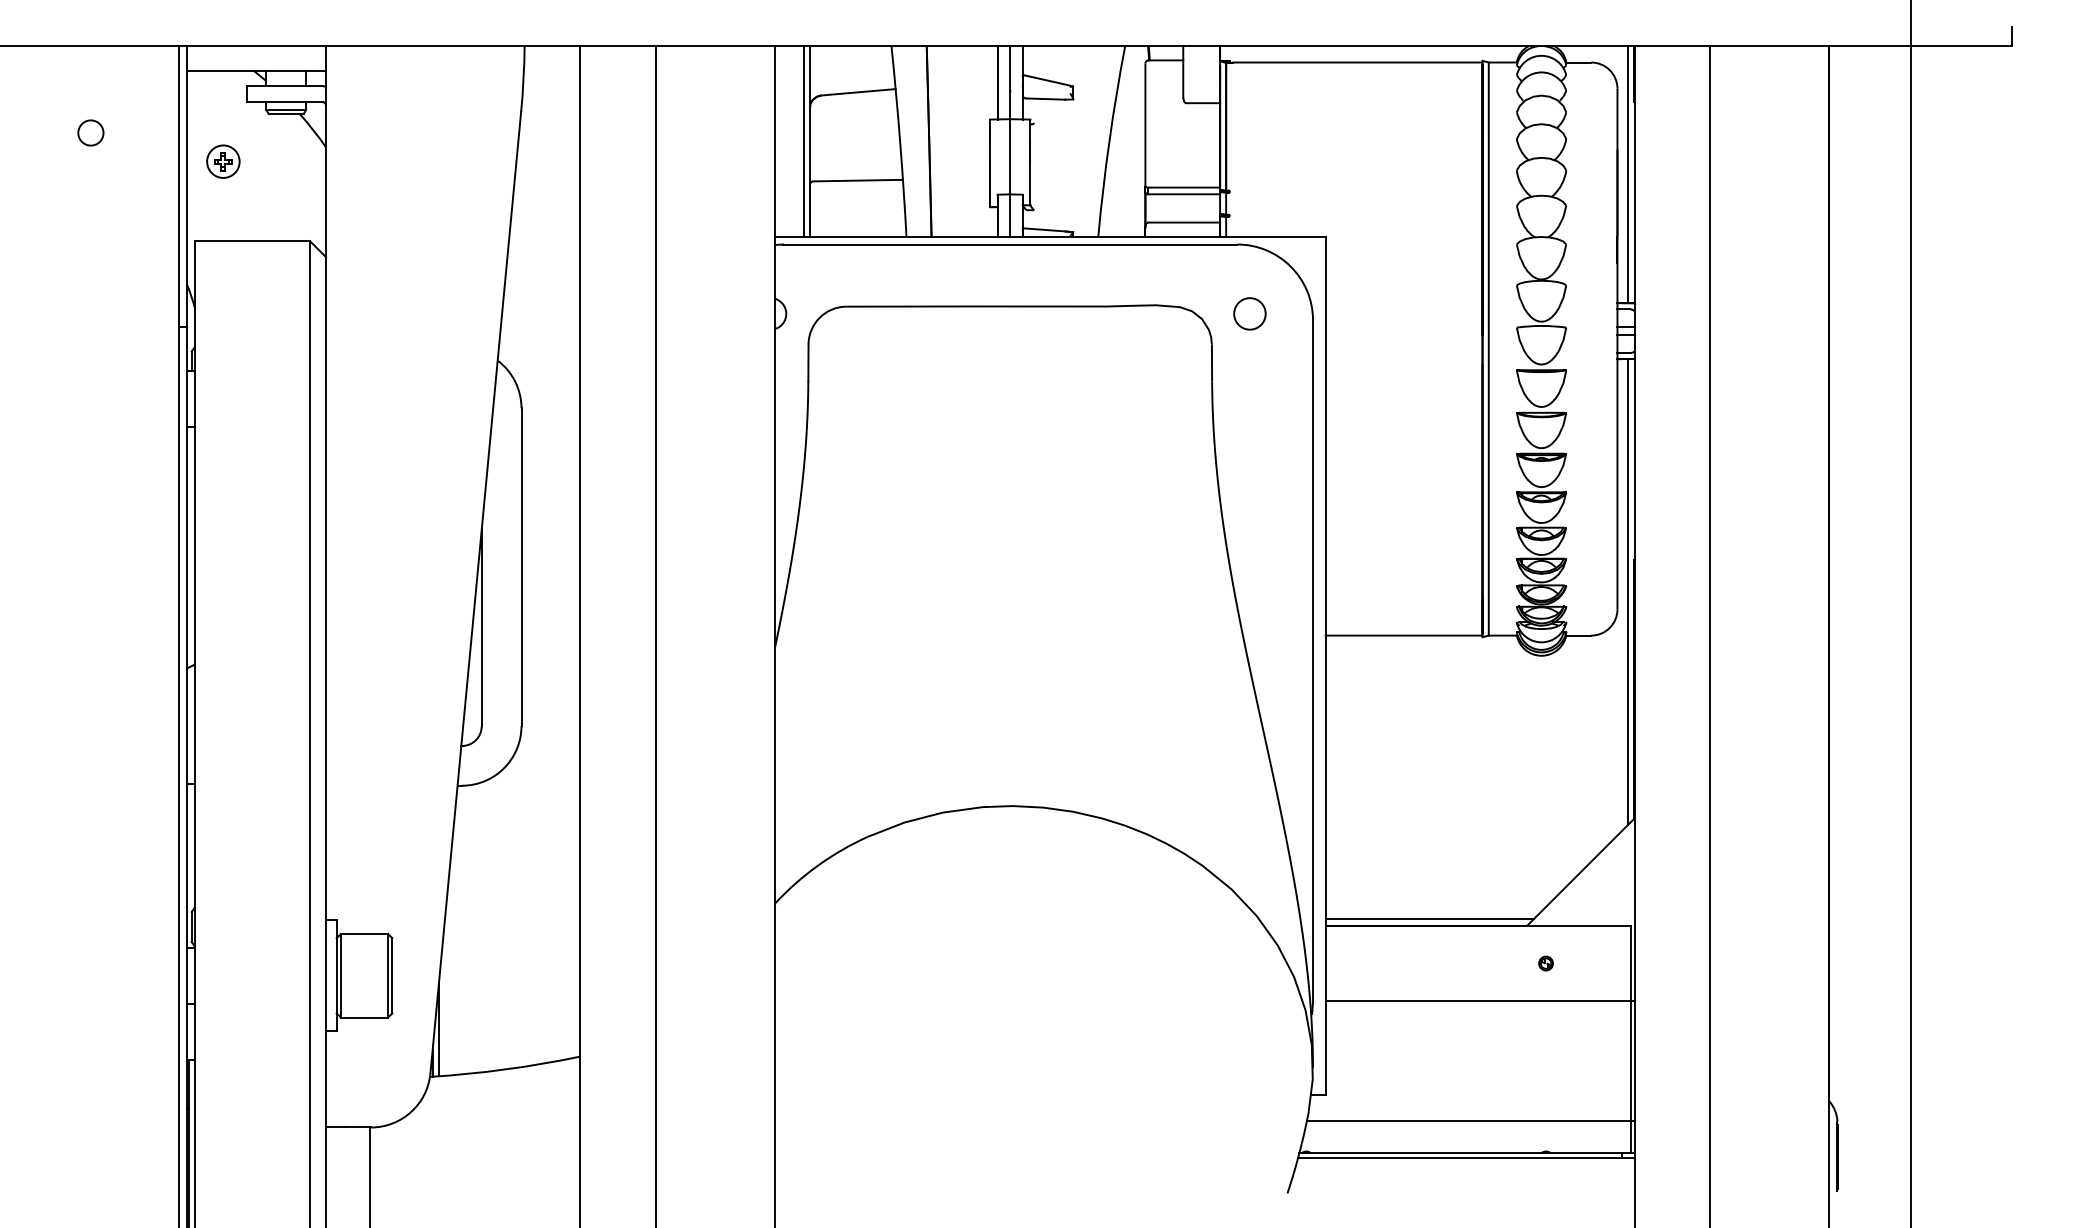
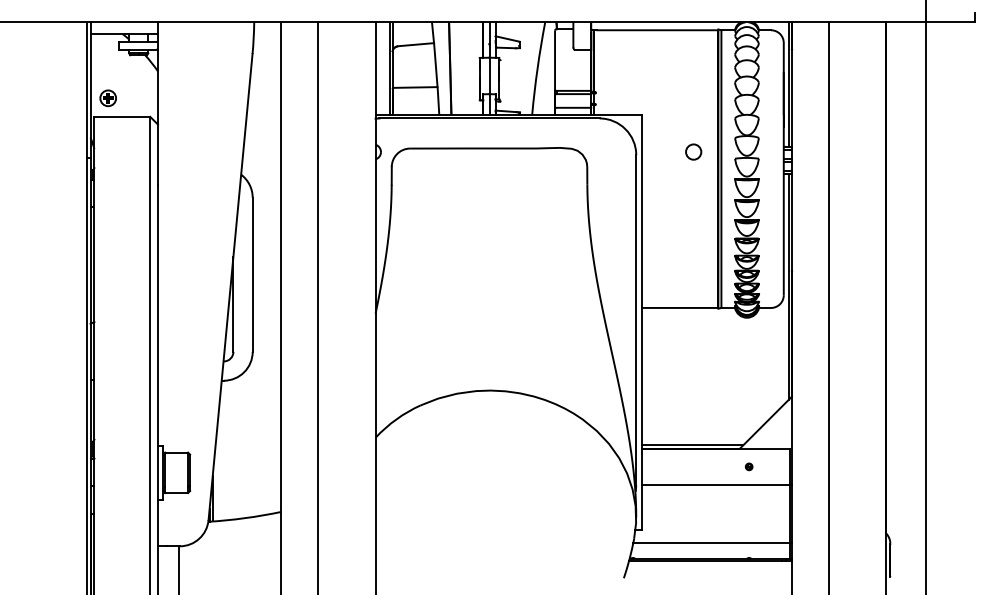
circle: (89, 133) -> (43, 64), removed
part: (221, 162) -> (107, 98), moved
circle: (1249, 312) -> (693, 151), moved

